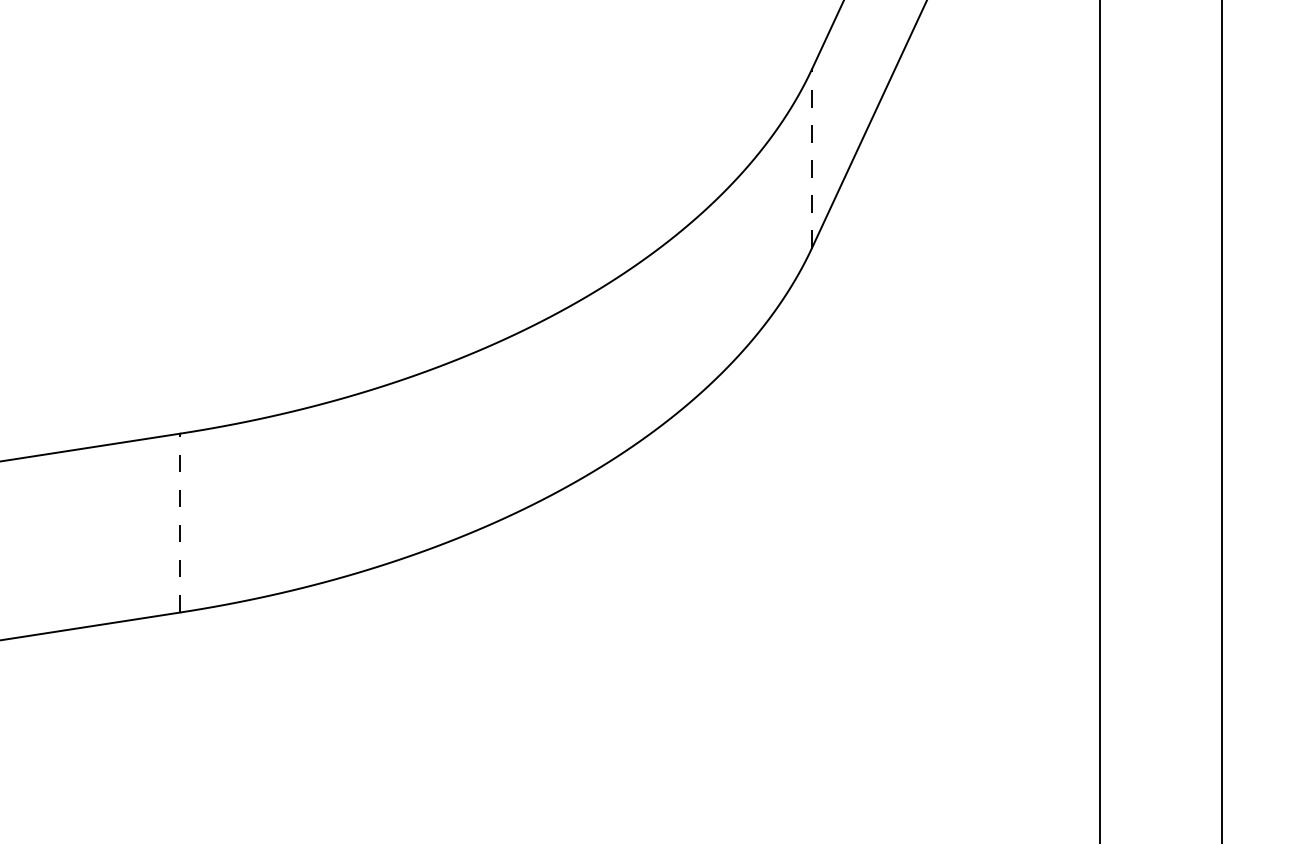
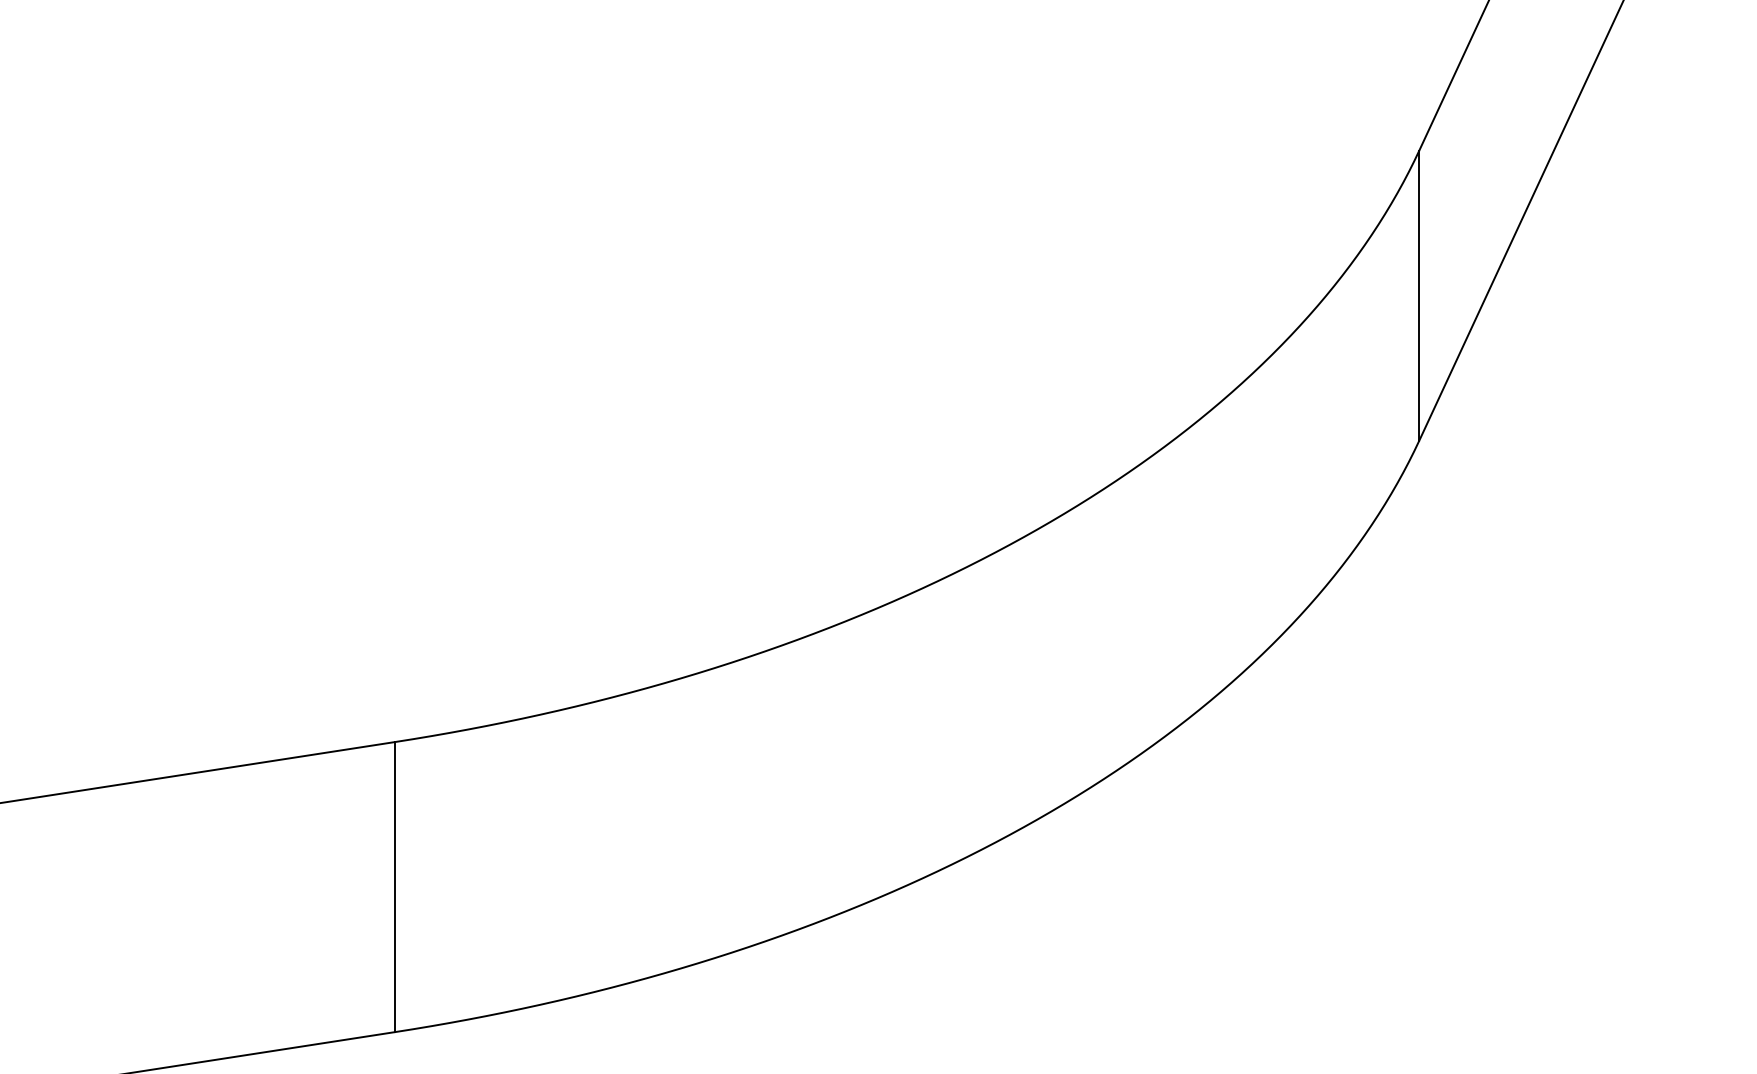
line: (812, 157) -> (1419, 294), dashed -> solid
line: (180, 522) -> (394, 886), dashed -> solid

